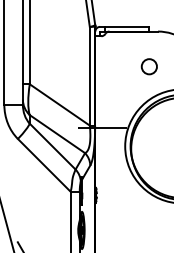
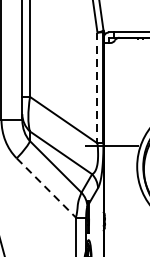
line: (89, 76) -> (97, 88), solid -> dashed
line: (44, 165) -> (46, 188), solid -> dashed

